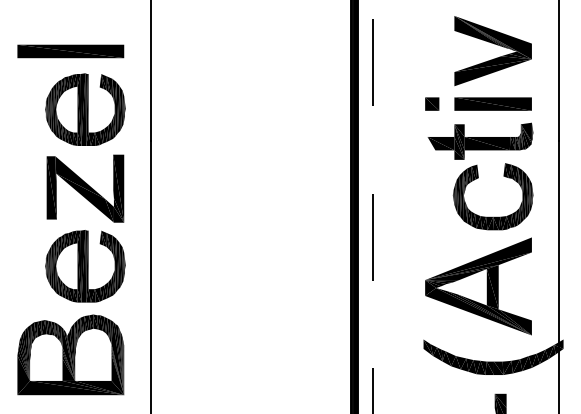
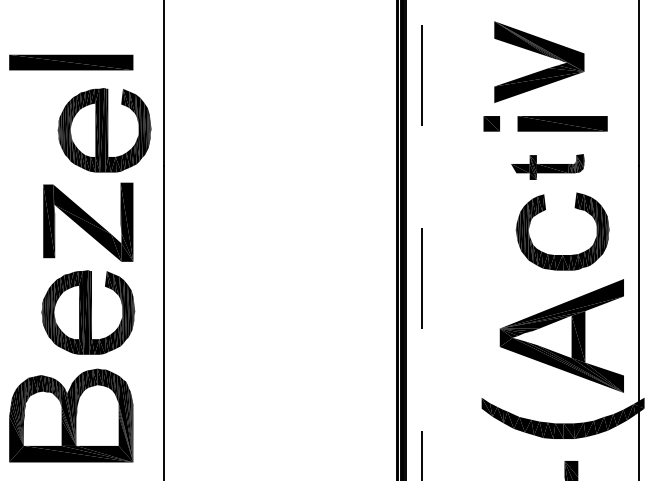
part: (493, 58) -> (539, 70), moved
part: (85, 109) -> (104, 130), moved
part: (480, 140) -> (547, 166), size x0.6
part: (478, 286) -> (561, 336), moved

